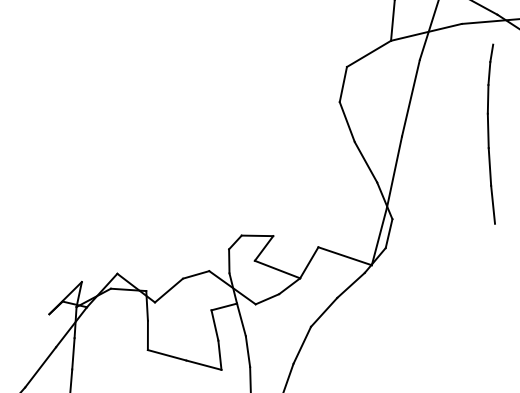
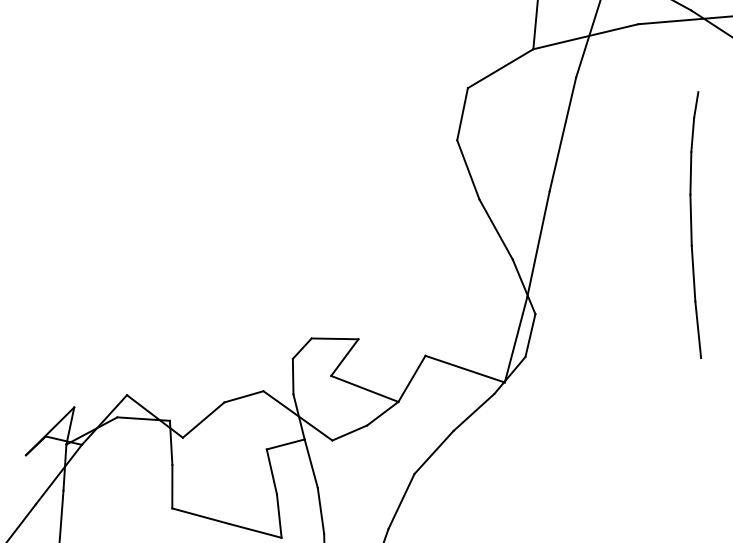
part: (490, 133) -> (694, 224), moved

